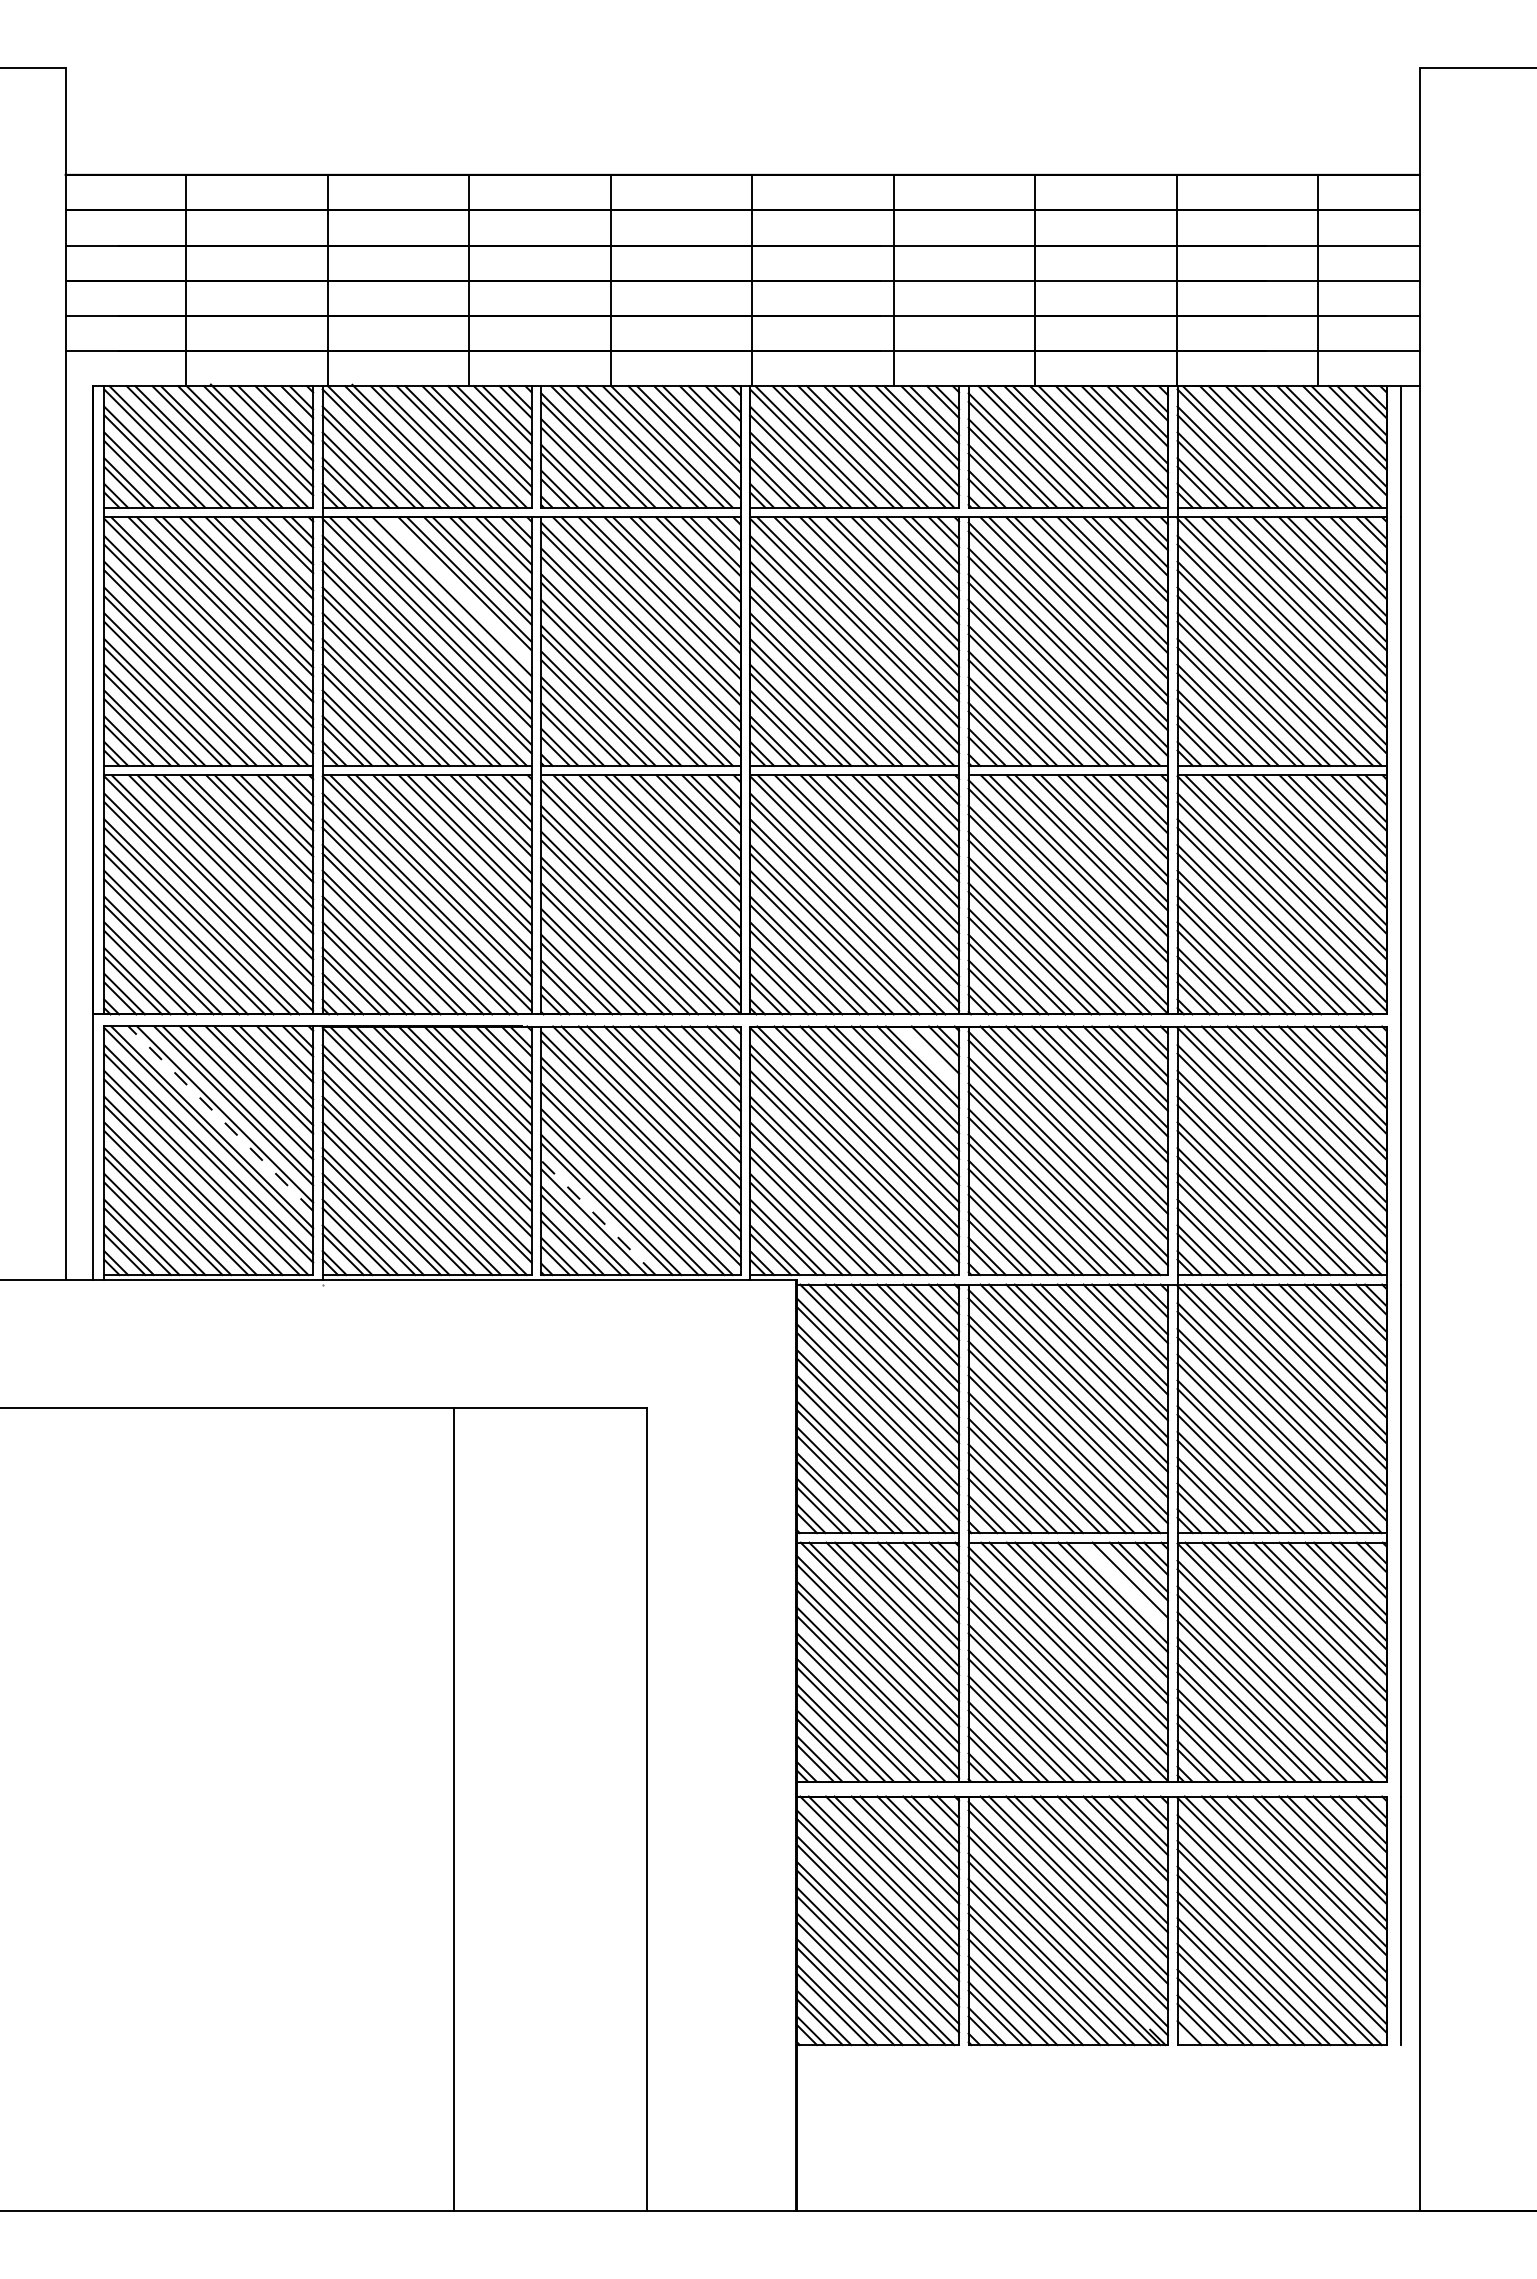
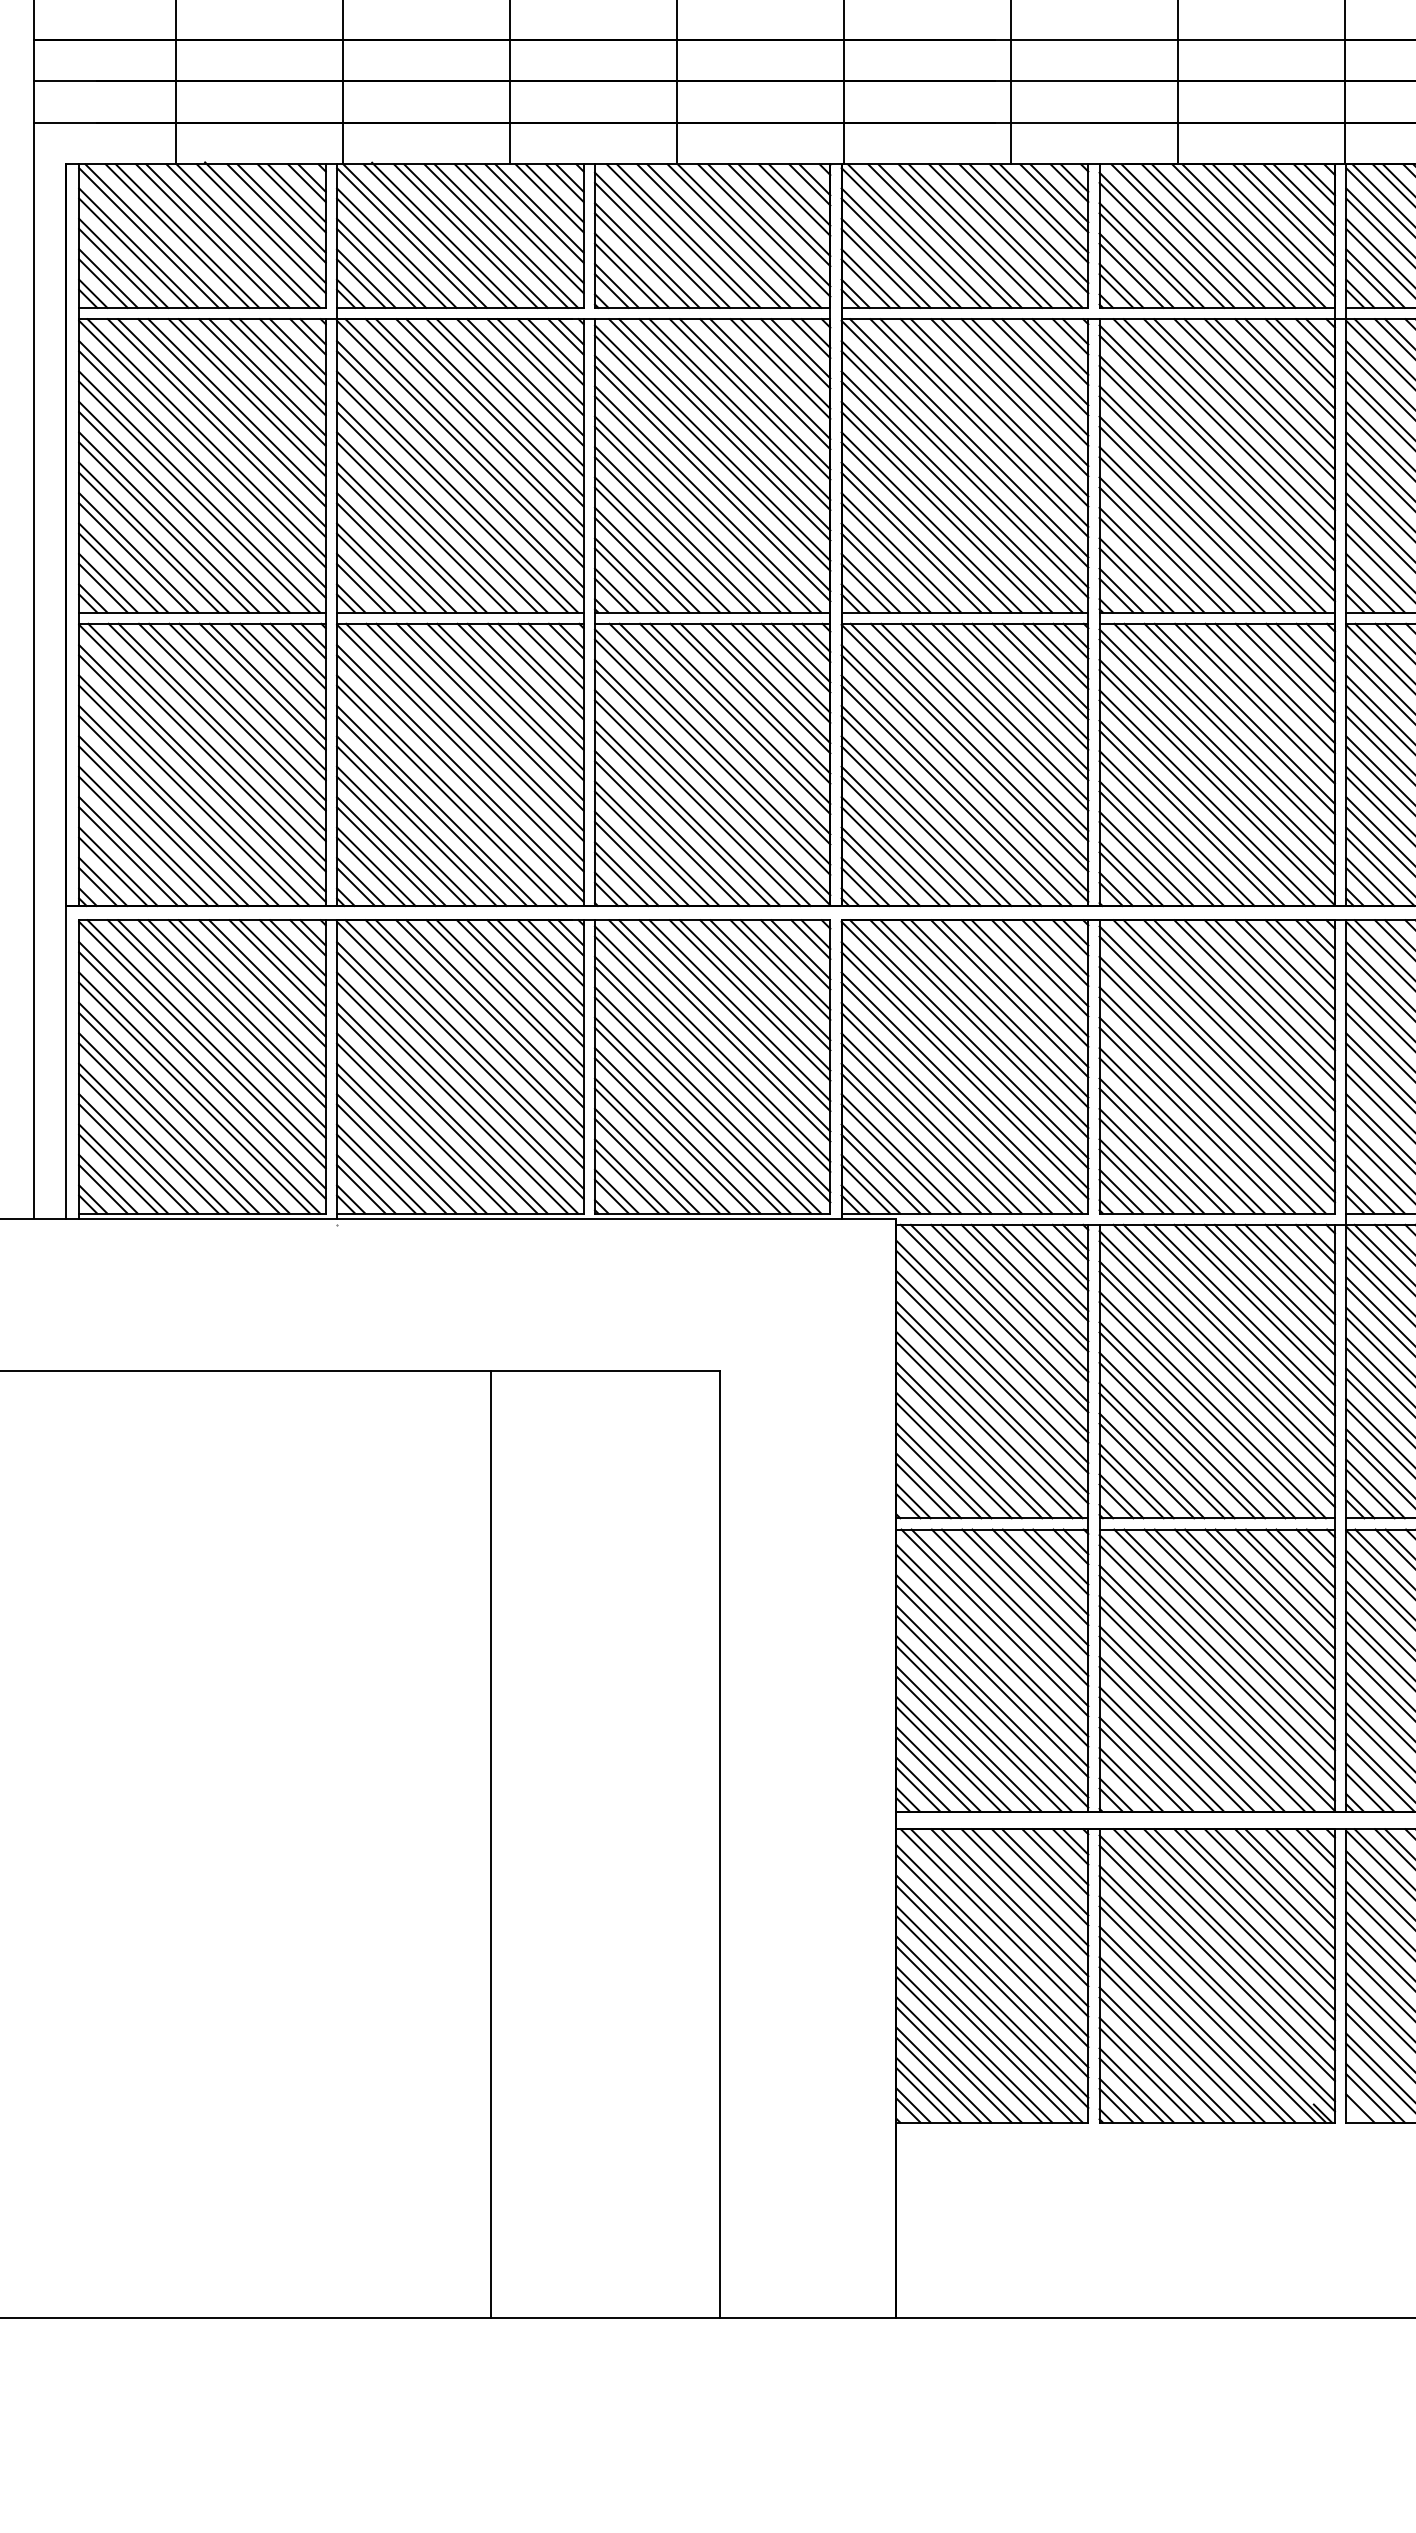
line: (456, 592) -> (495, 407), added
line: (931, 1054) -> (1055, 953), added
line: (220, 1118) -> (216, 1028), dashed -> solid
line: (598, 1217) -> (662, 1145), dashed -> solid
line: (1126, 1584) -> (1285, 1578), added

